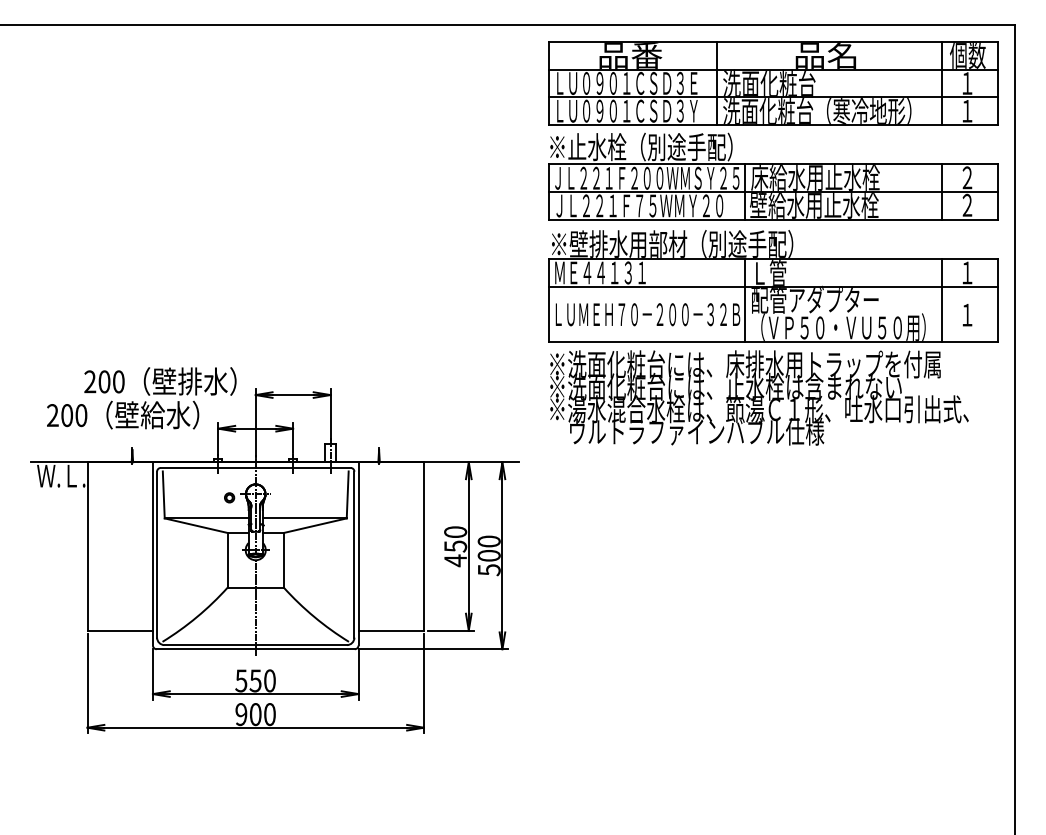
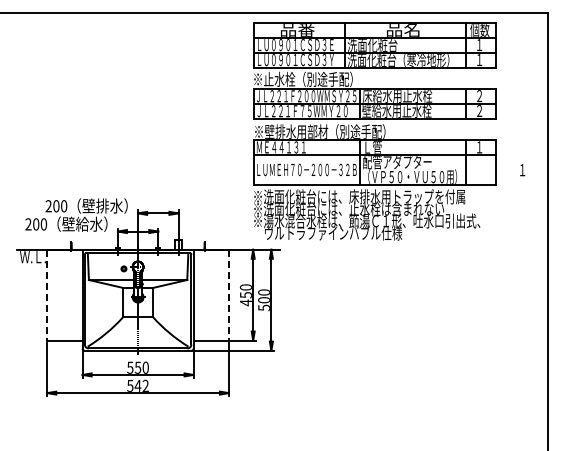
part: (772, 243) -> (374, 131), moved
line: (88, 547) -> (47, 295), solid -> dashed
line: (423, 547) -> (228, 295), solid -> dashed
text: (254, 713) -> (137, 385), 900 -> 542

